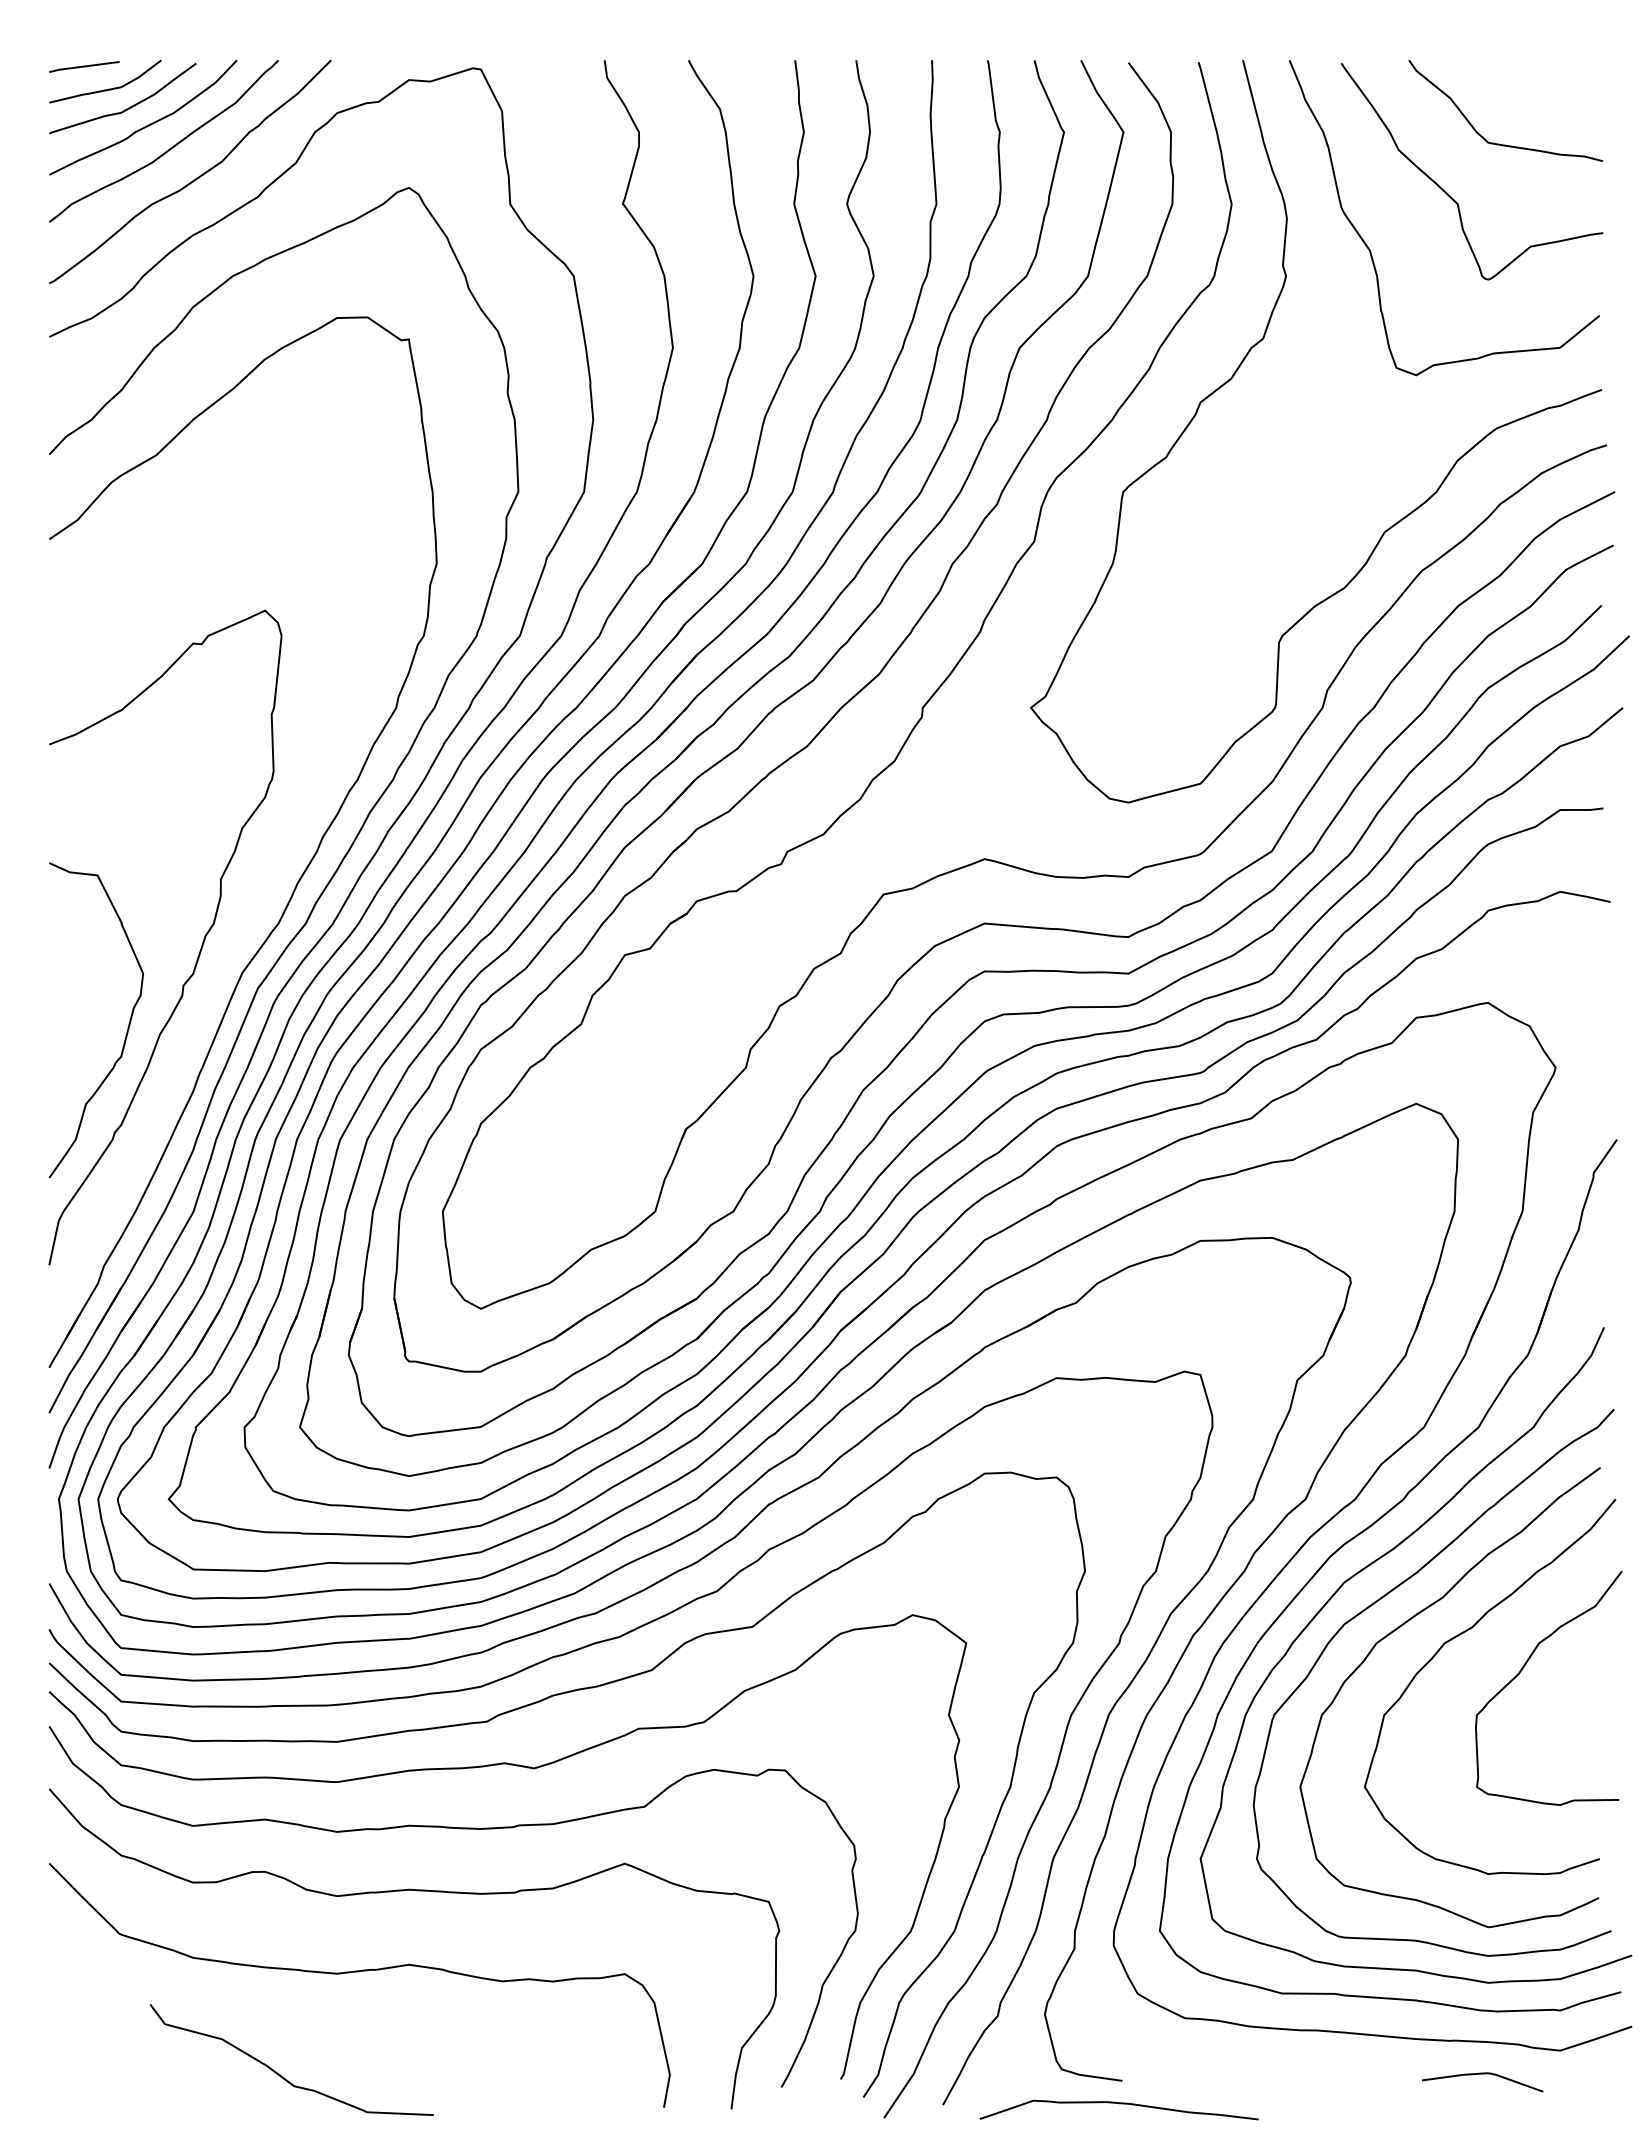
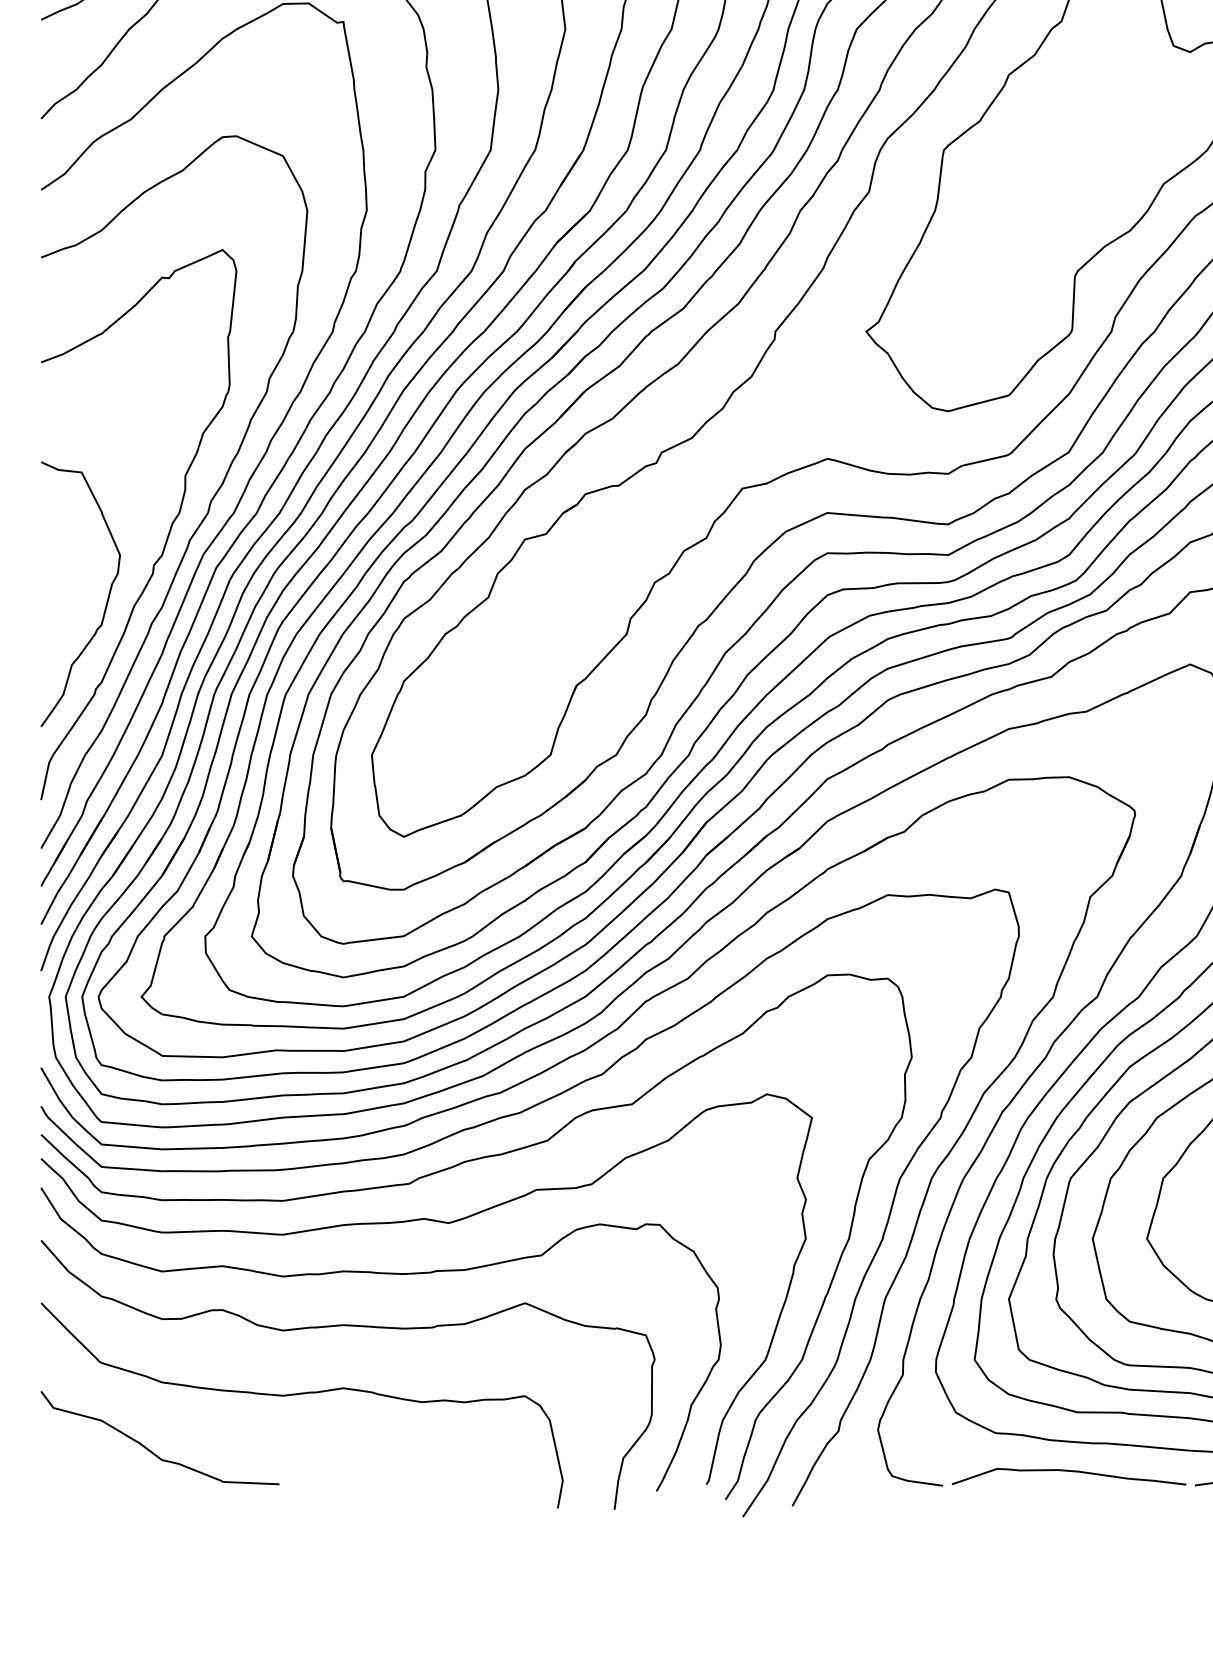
curve: (249, 912) -> (209, 503), added
curve: (280, 2074) -> (150, 1450), moved
curve: (1119, 2104) -> (1069, 1472), moved

